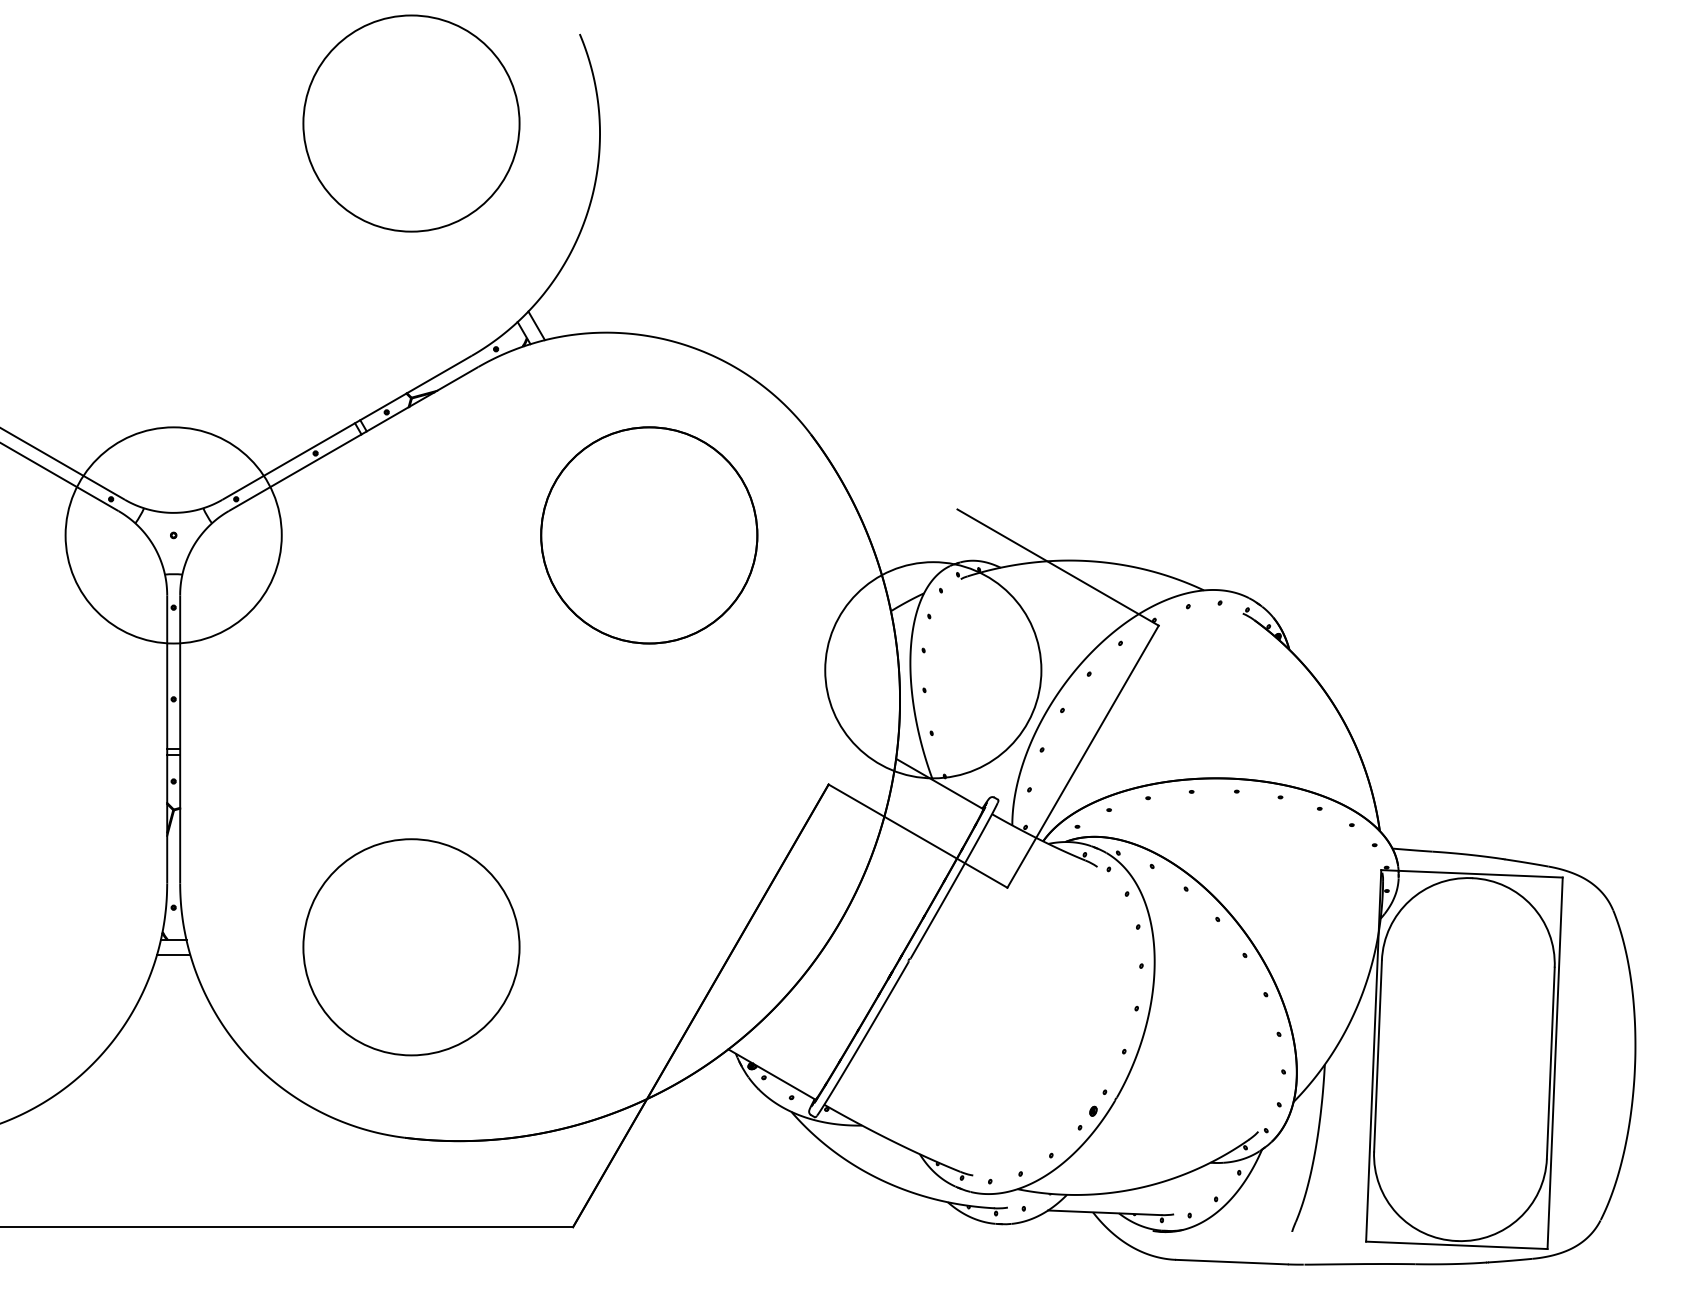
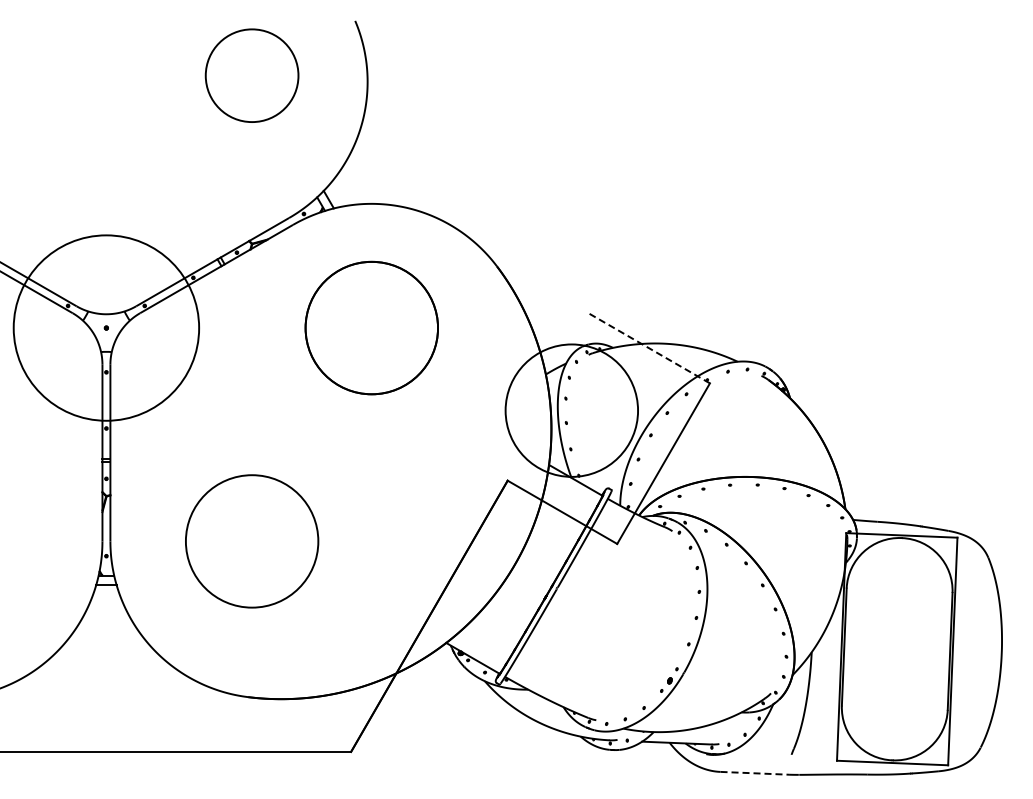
circle: (410, 123) -> (251, 75), size x0.7
circle: (173, 534) -> (106, 327), size x1.4
part: (648, 534) -> (371, 327), moved
line: (1056, 567) -> (647, 347), solid -> dashed
circle: (412, 947) -> (252, 541), moved
line: (1233, 1262) -> (755, 773), solid -> dashed

